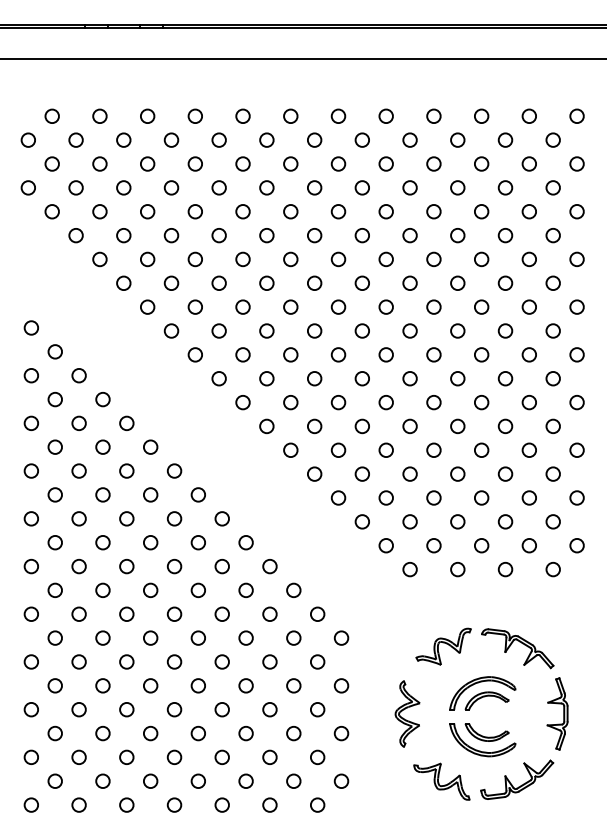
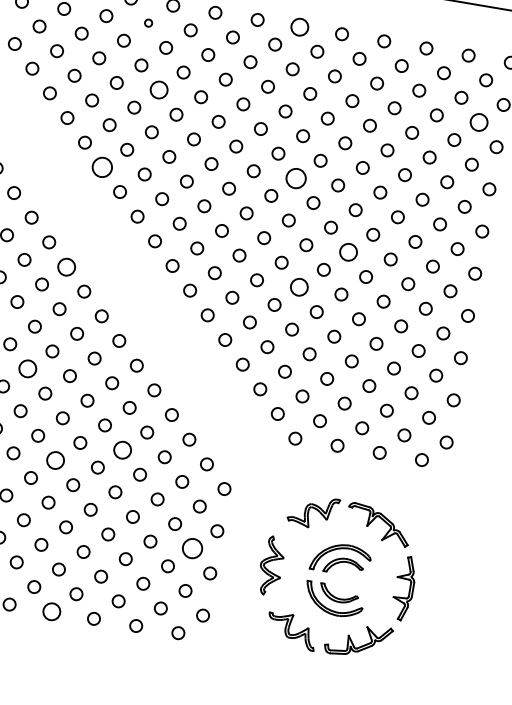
circle: (338, 115) -> (299, 26), size x1.4
circle: (171, 139) -> (148, 22), size x0.6
circle: (552, 187) -> (478, 122), size x1.4
circle: (194, 211) -> (158, 89), size x1.4
circle: (361, 282) -> (295, 177), size x1.6
circle: (147, 306) -> (102, 166), size x1.6
circle: (433, 354) -> (348, 251), size x1.4
circle: (385, 402) -> (298, 287), size x1.4
circle: (126, 422) -> (66, 266), size x1.4
circle: (102, 542) -> (27, 368), size x1.4
circle: (221, 613) -> (122, 449), size x1.4
circle: (150, 637) -> (55, 459), size x1.4
circle: (317, 709) -> (192, 548), size x1.6
circle: (174, 804) -> (51, 611), size x1.4

